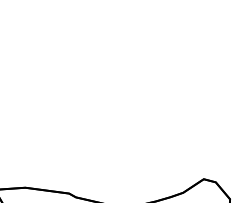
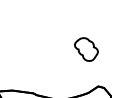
part: (179, 102) -> (86, 49), added

